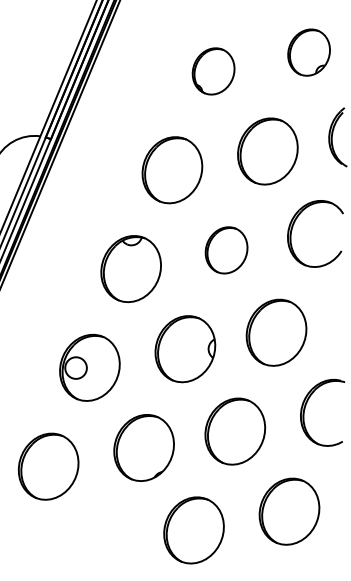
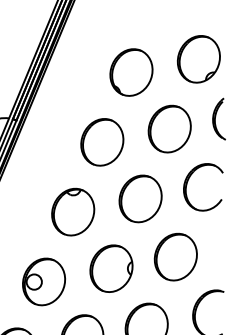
part: (308, 52) -> (198, 59), size x1.43
part: (213, 71) -> (131, 72), size x1.43
part: (226, 250) -> (140, 199), size x1.43

